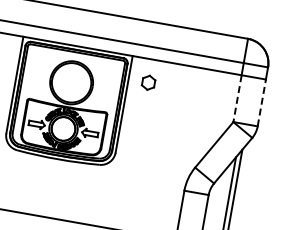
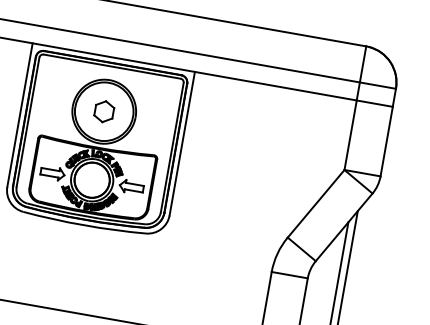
part: (148, 82) -> (104, 111), moved
line: (237, 98) -> (350, 134), dashed -> solid
line: (261, 102) -> (386, 140), dashed -> solid

